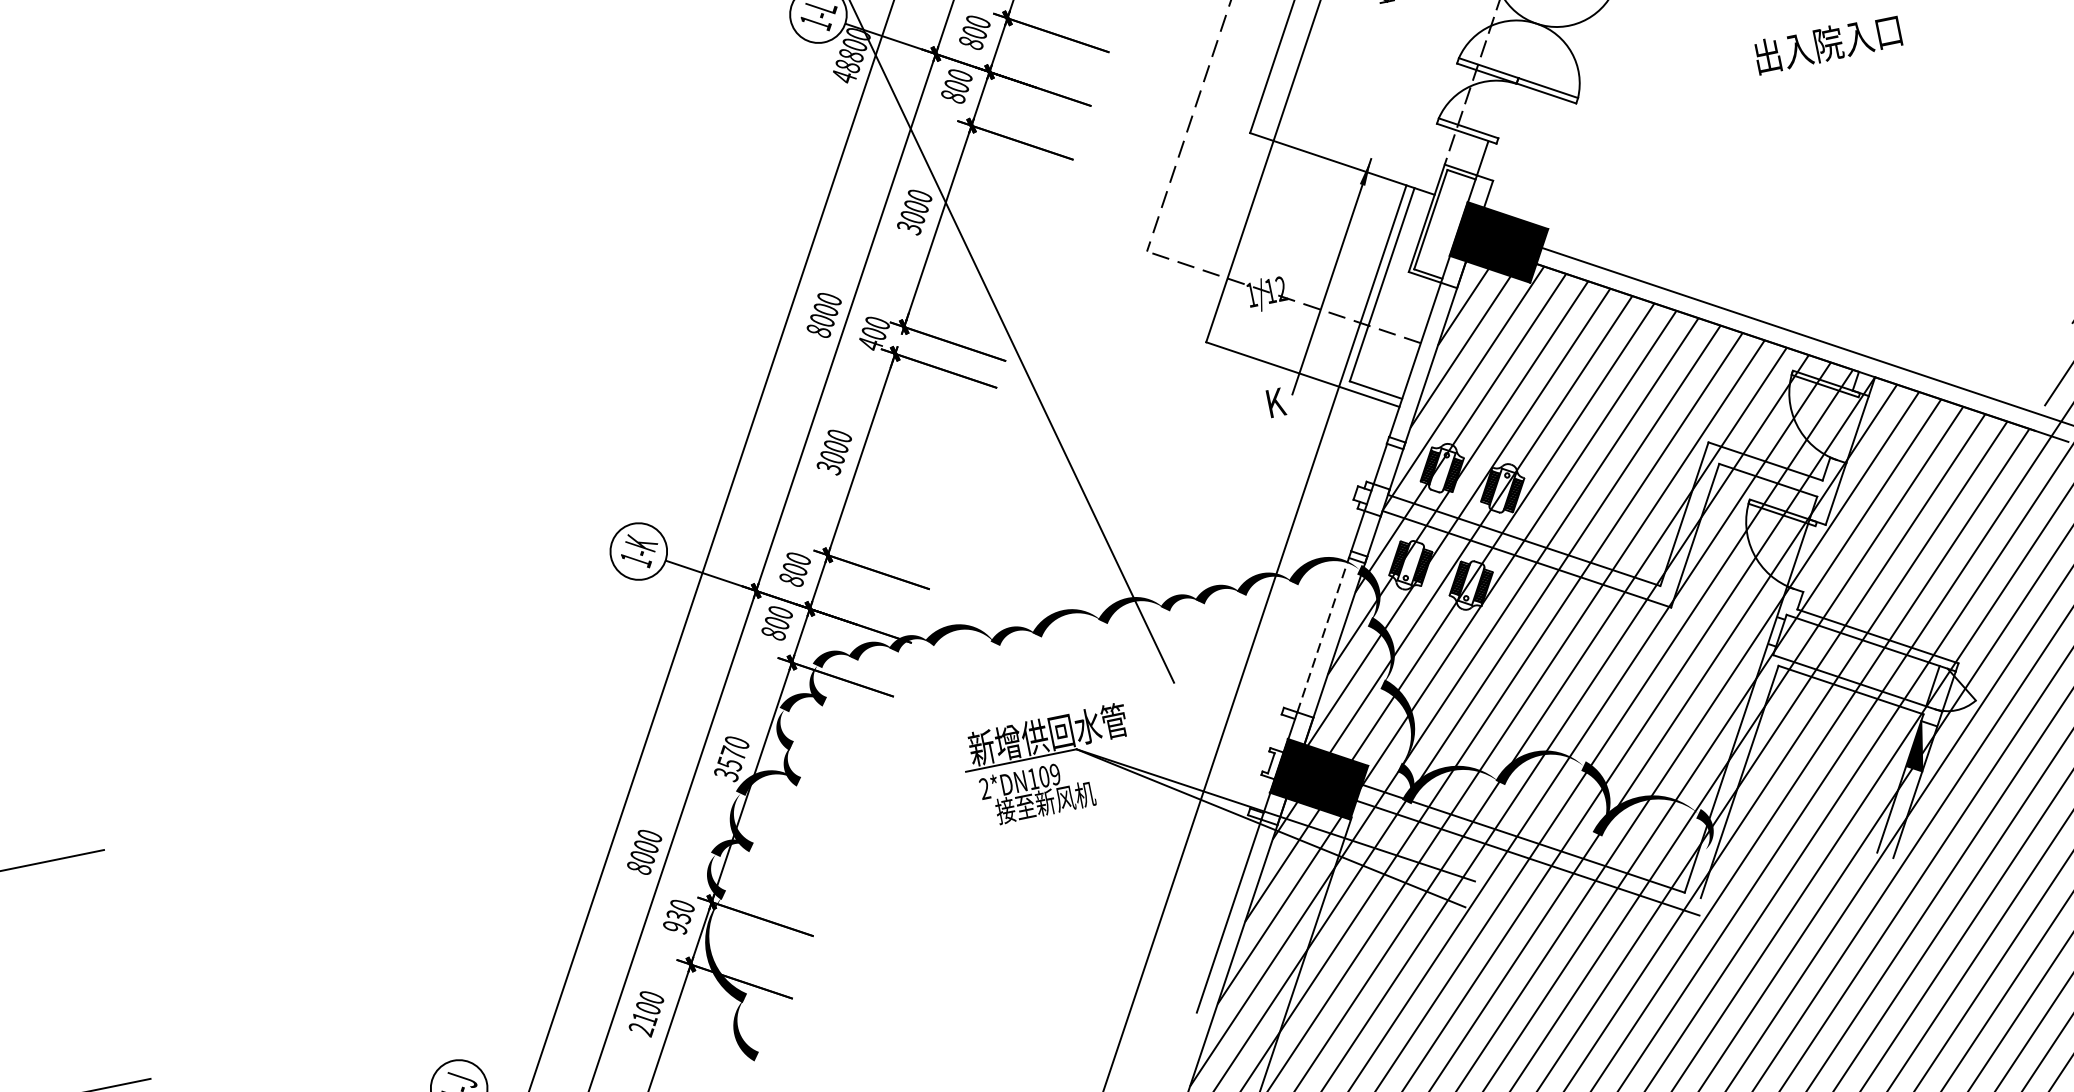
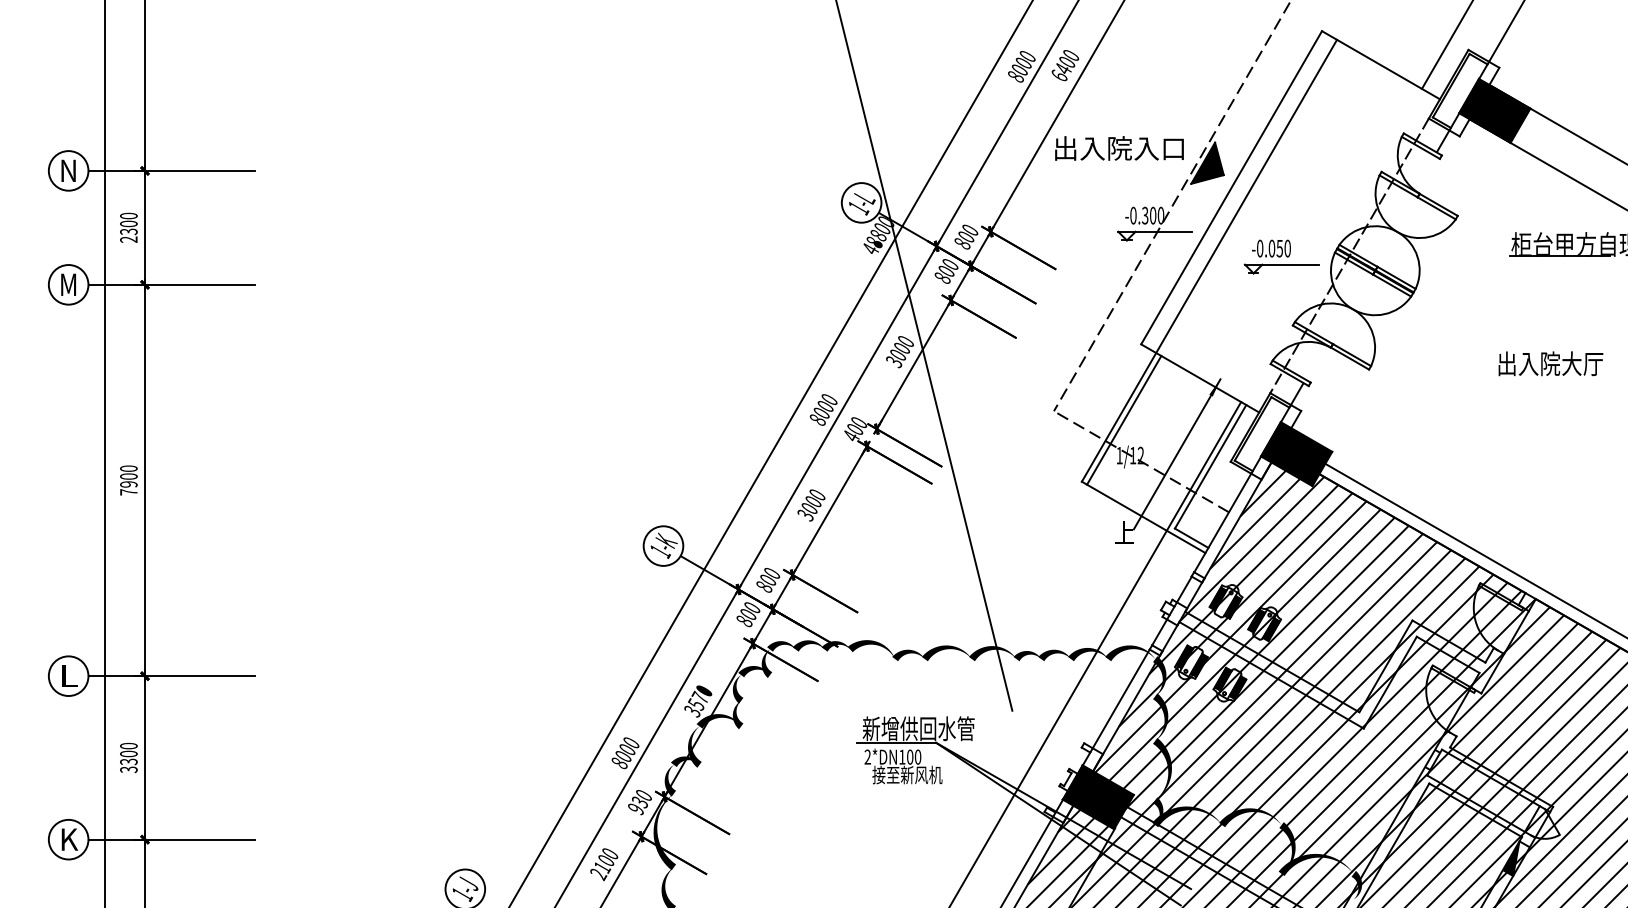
text: (1873, 34) -> (1582, 363), 出入院入口 -> 出入院大厅
line: (1248, 244) -> (1124, 420), added
text: (1280, 401) -> (1124, 532), K -> 上
line: (1323, 634) -> (1121, 698), dashed -> solid
text: (1054, 775) -> (917, 757), 2*DN109 -> 2*DN100

